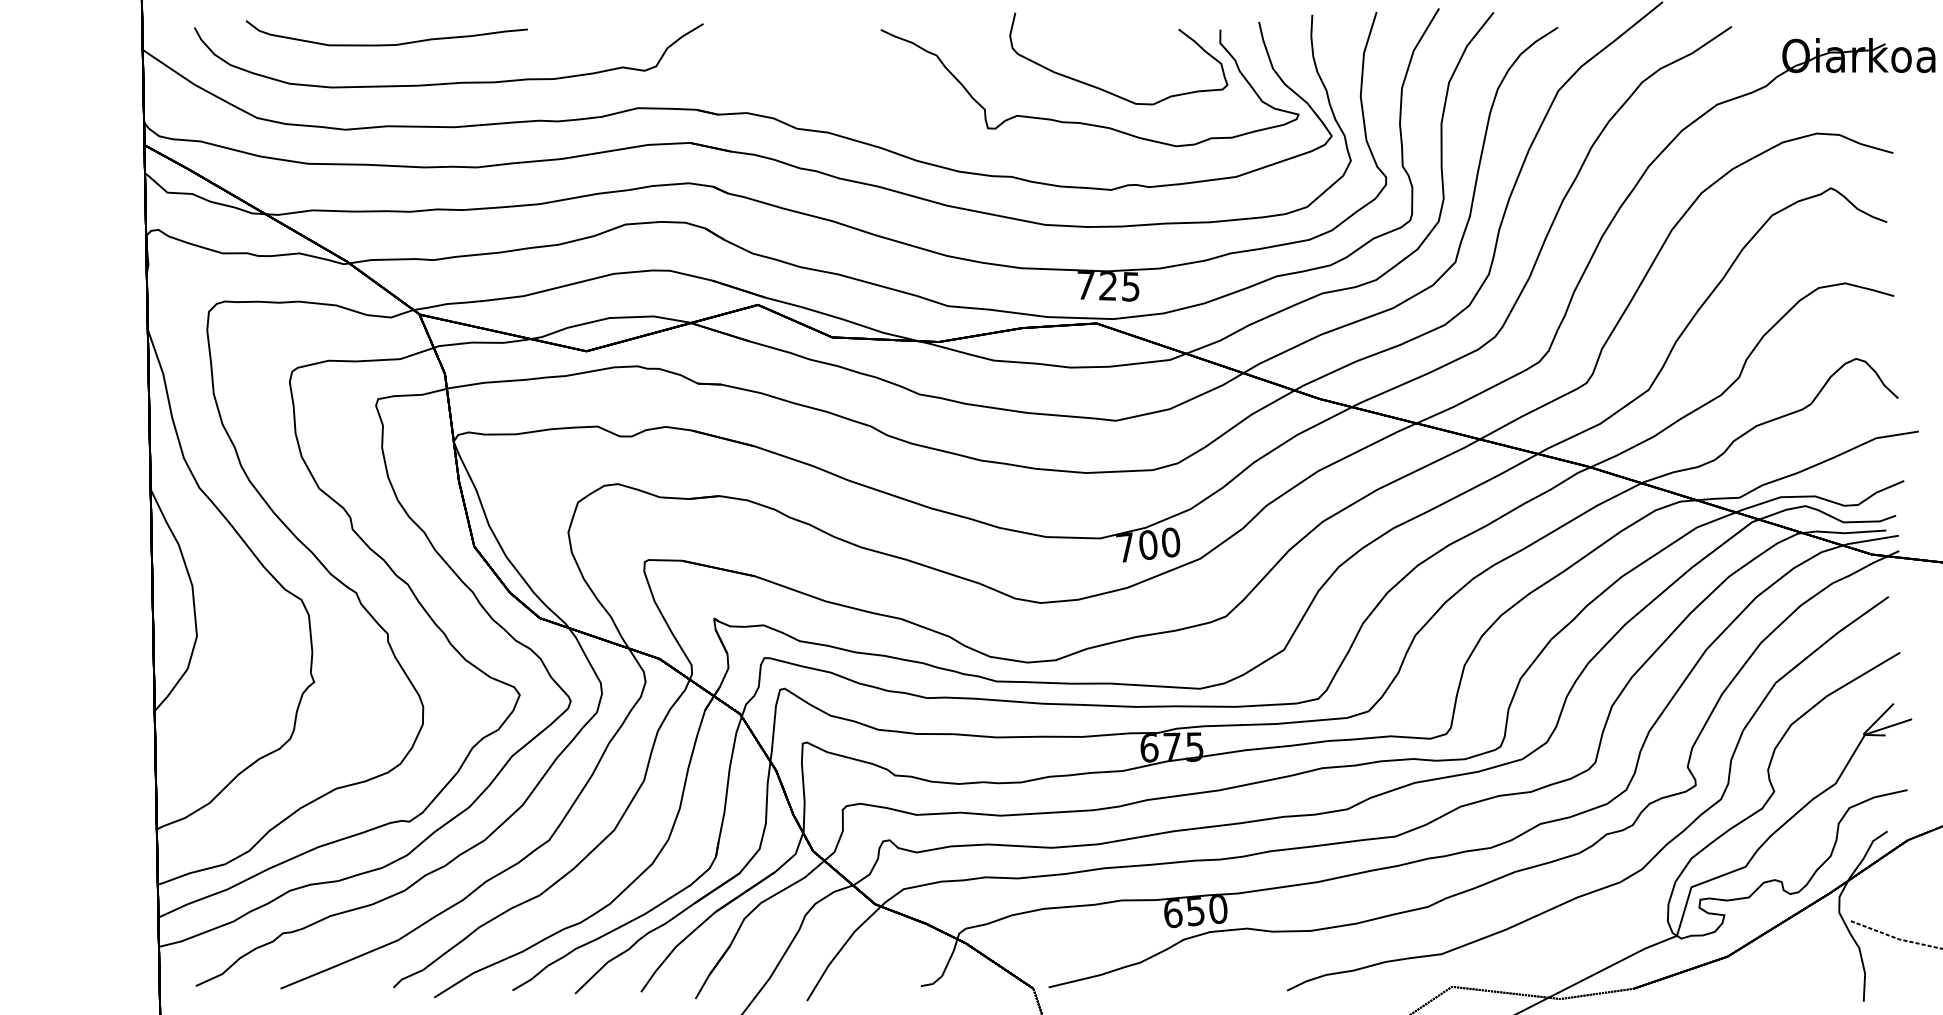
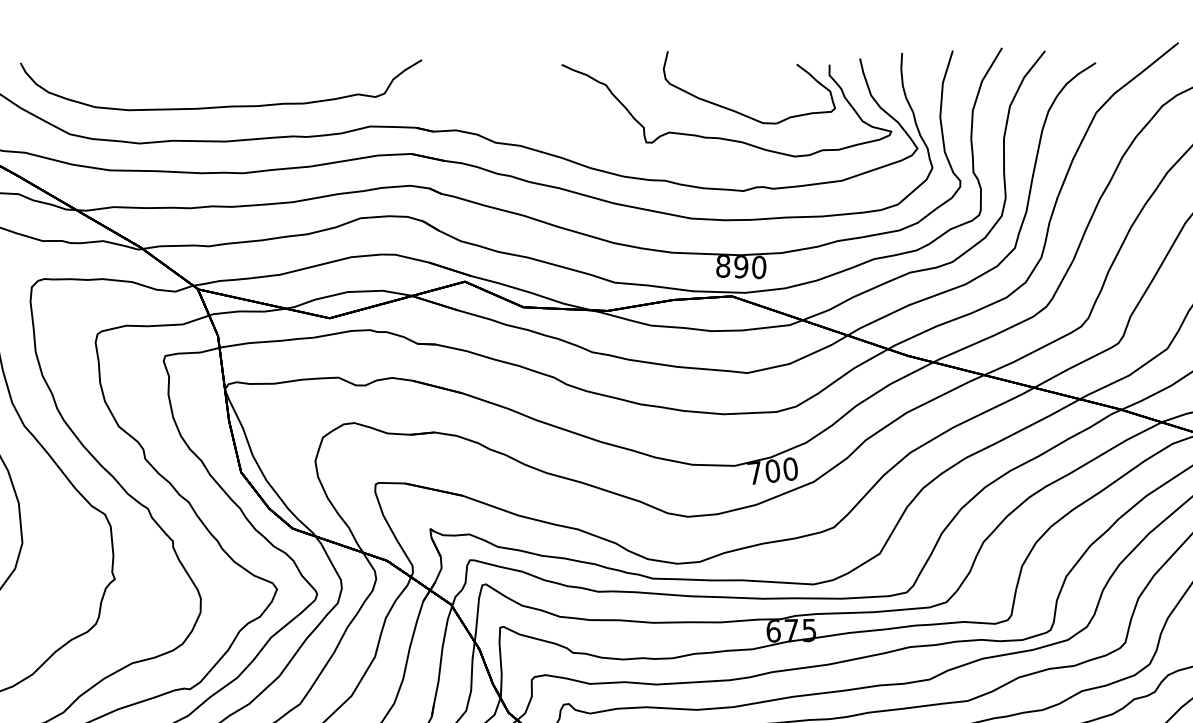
part: (386, 44) -> (171, 76), removed
text: (1108, 286) -> (741, 267), 725 -> 890

